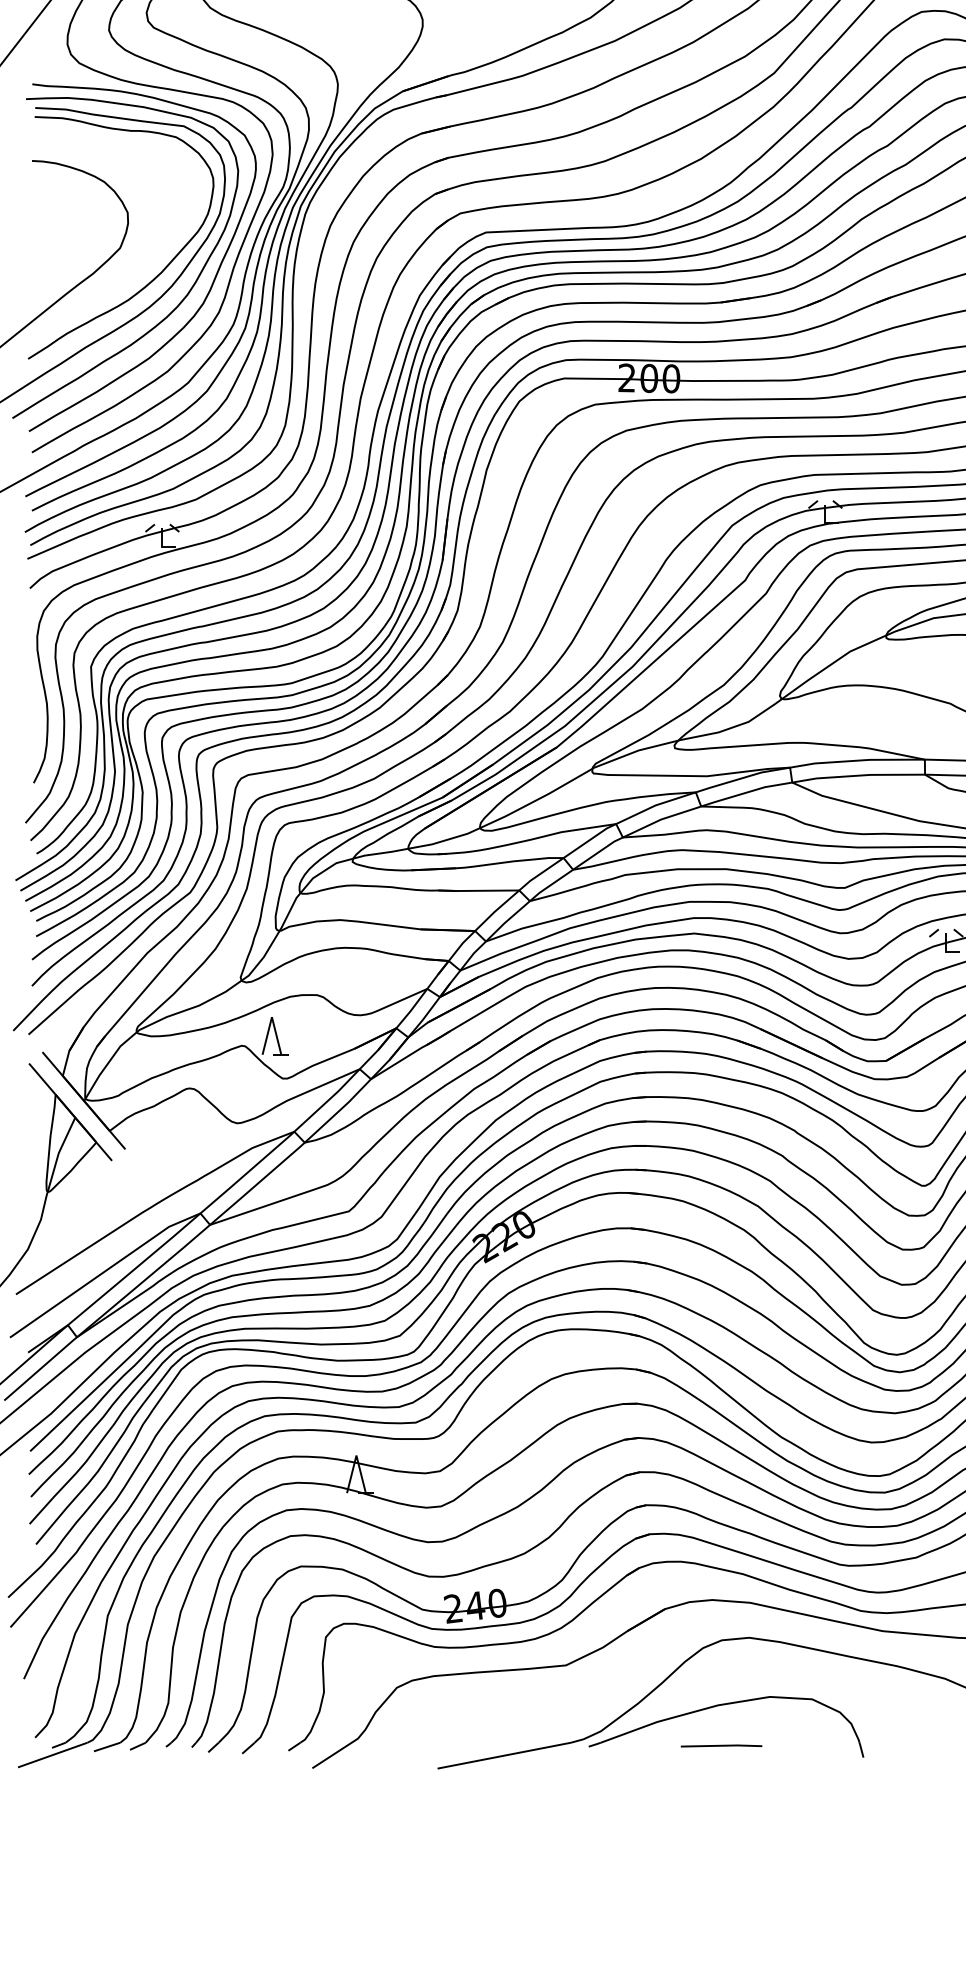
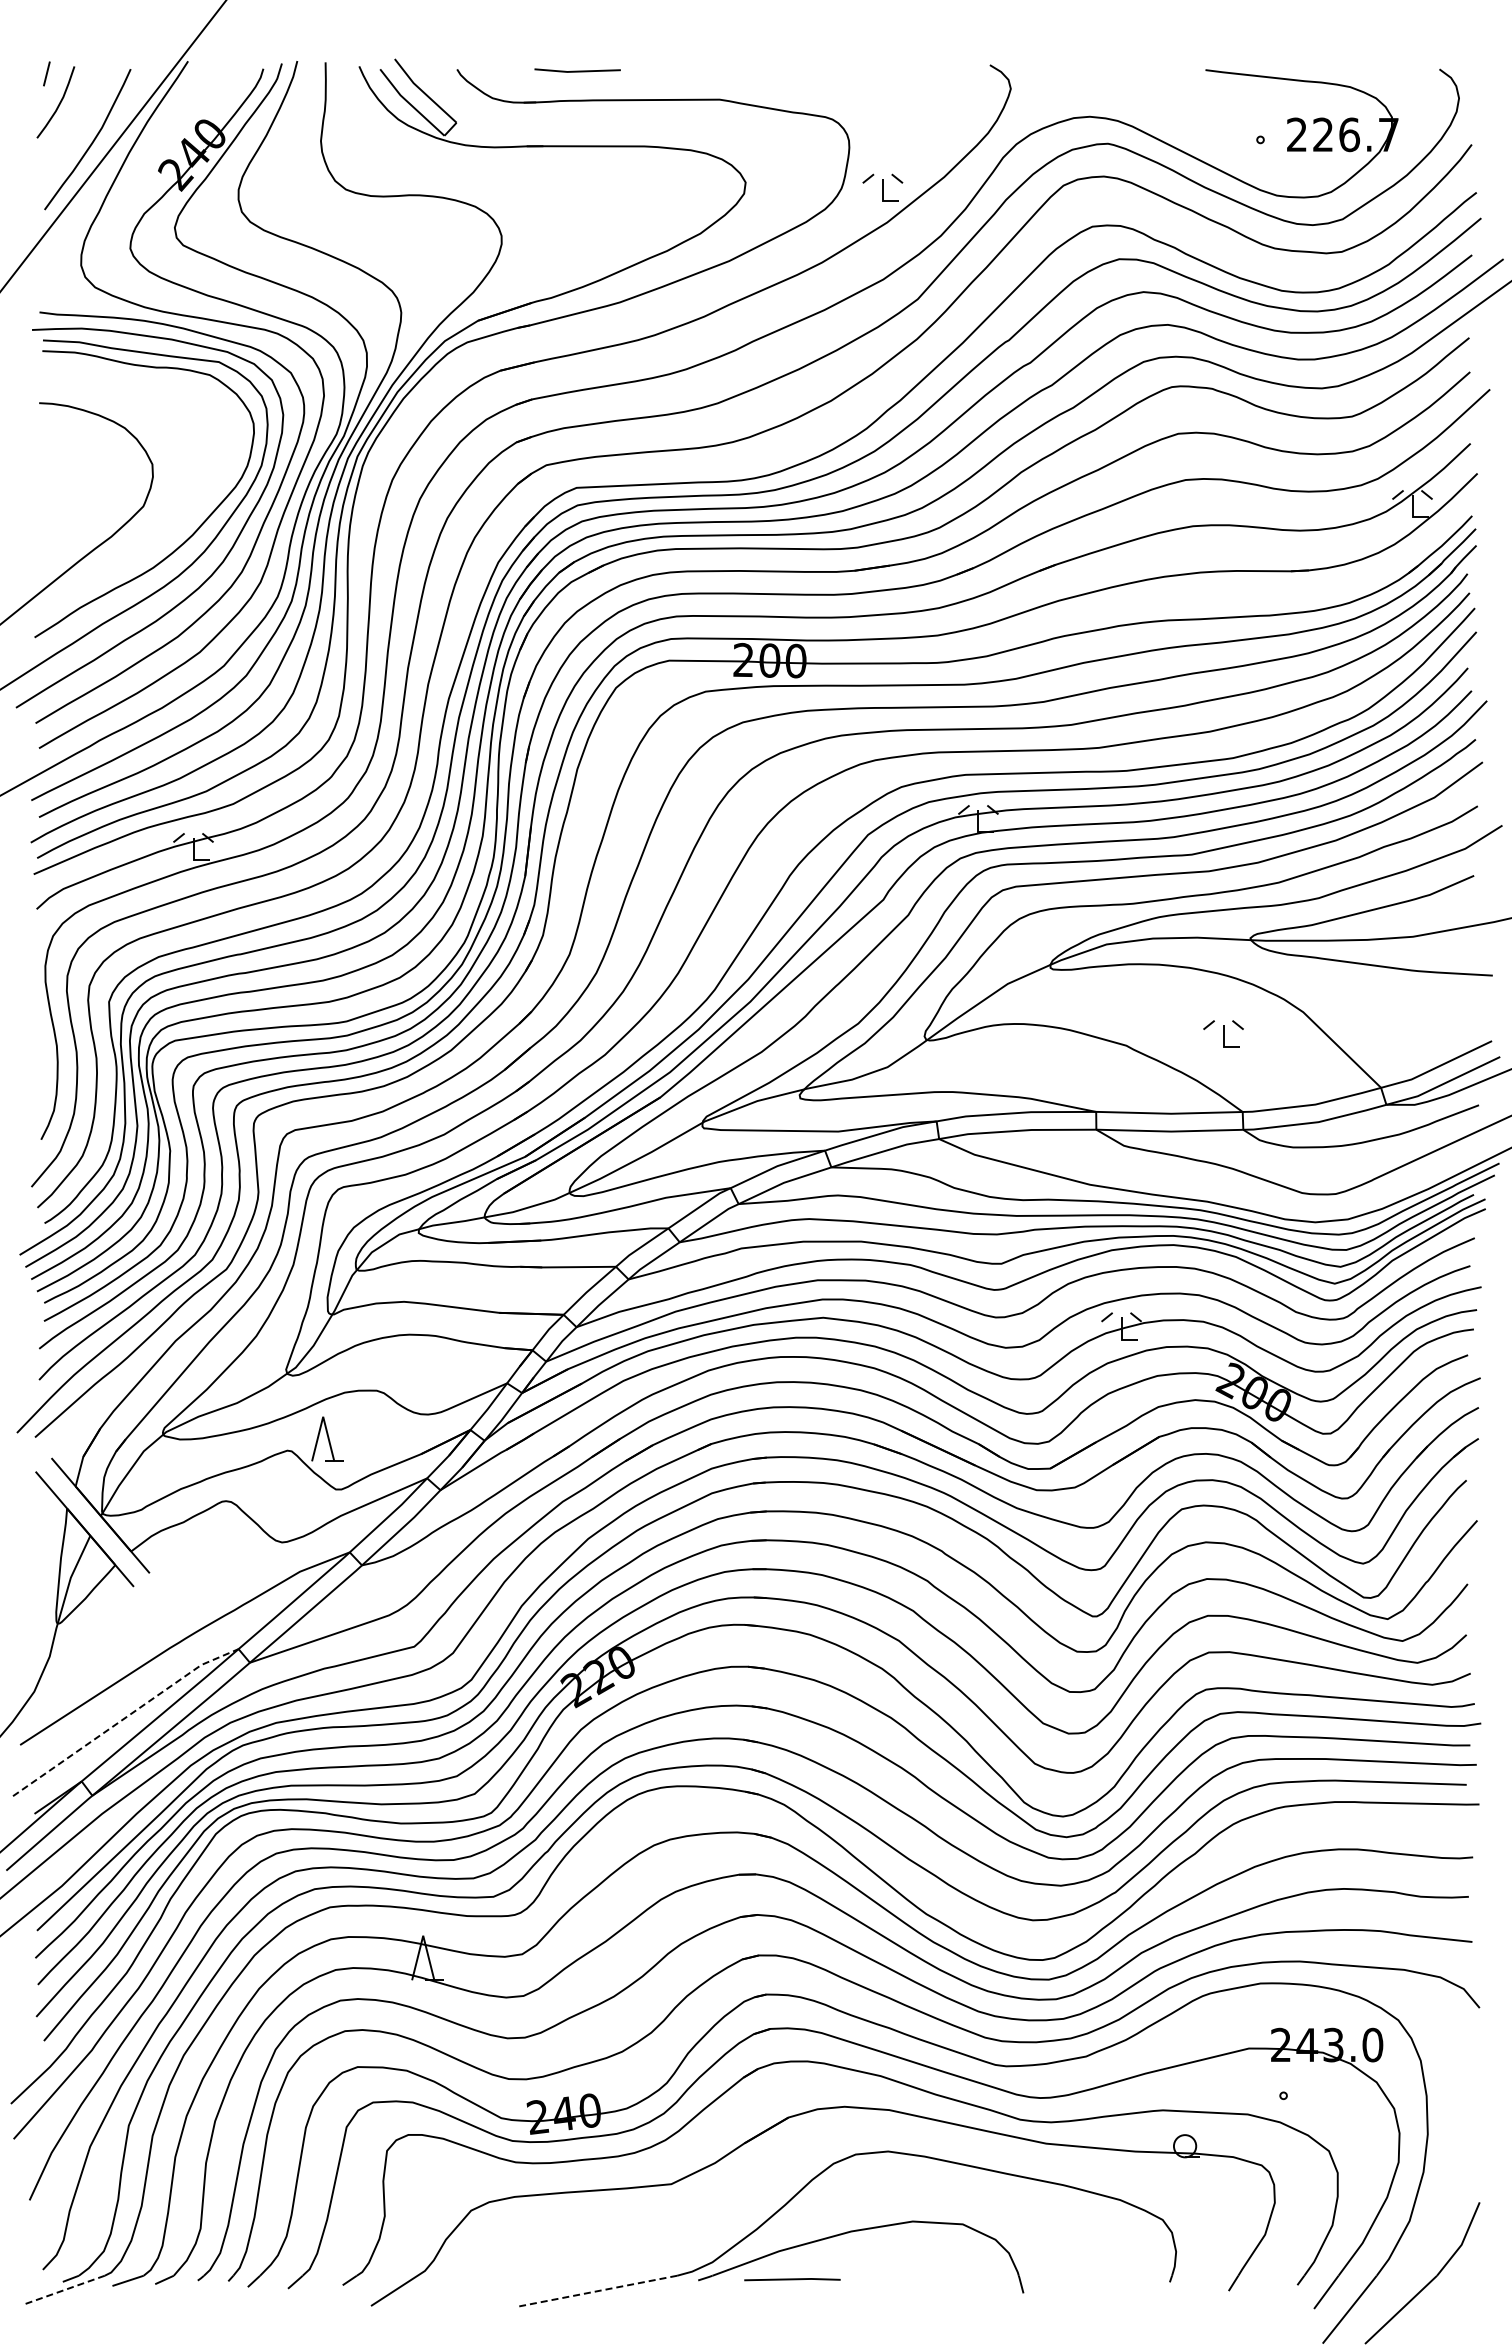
line: (104, 1272) -> (124, 1718), solid -> dashed
line: (721, 1745) -> (792, 2279), moved
line: (52, 1755) -> (63, 2290), solid -> dashed
line: (503, 1756) -> (597, 2291), solid -> dashed

